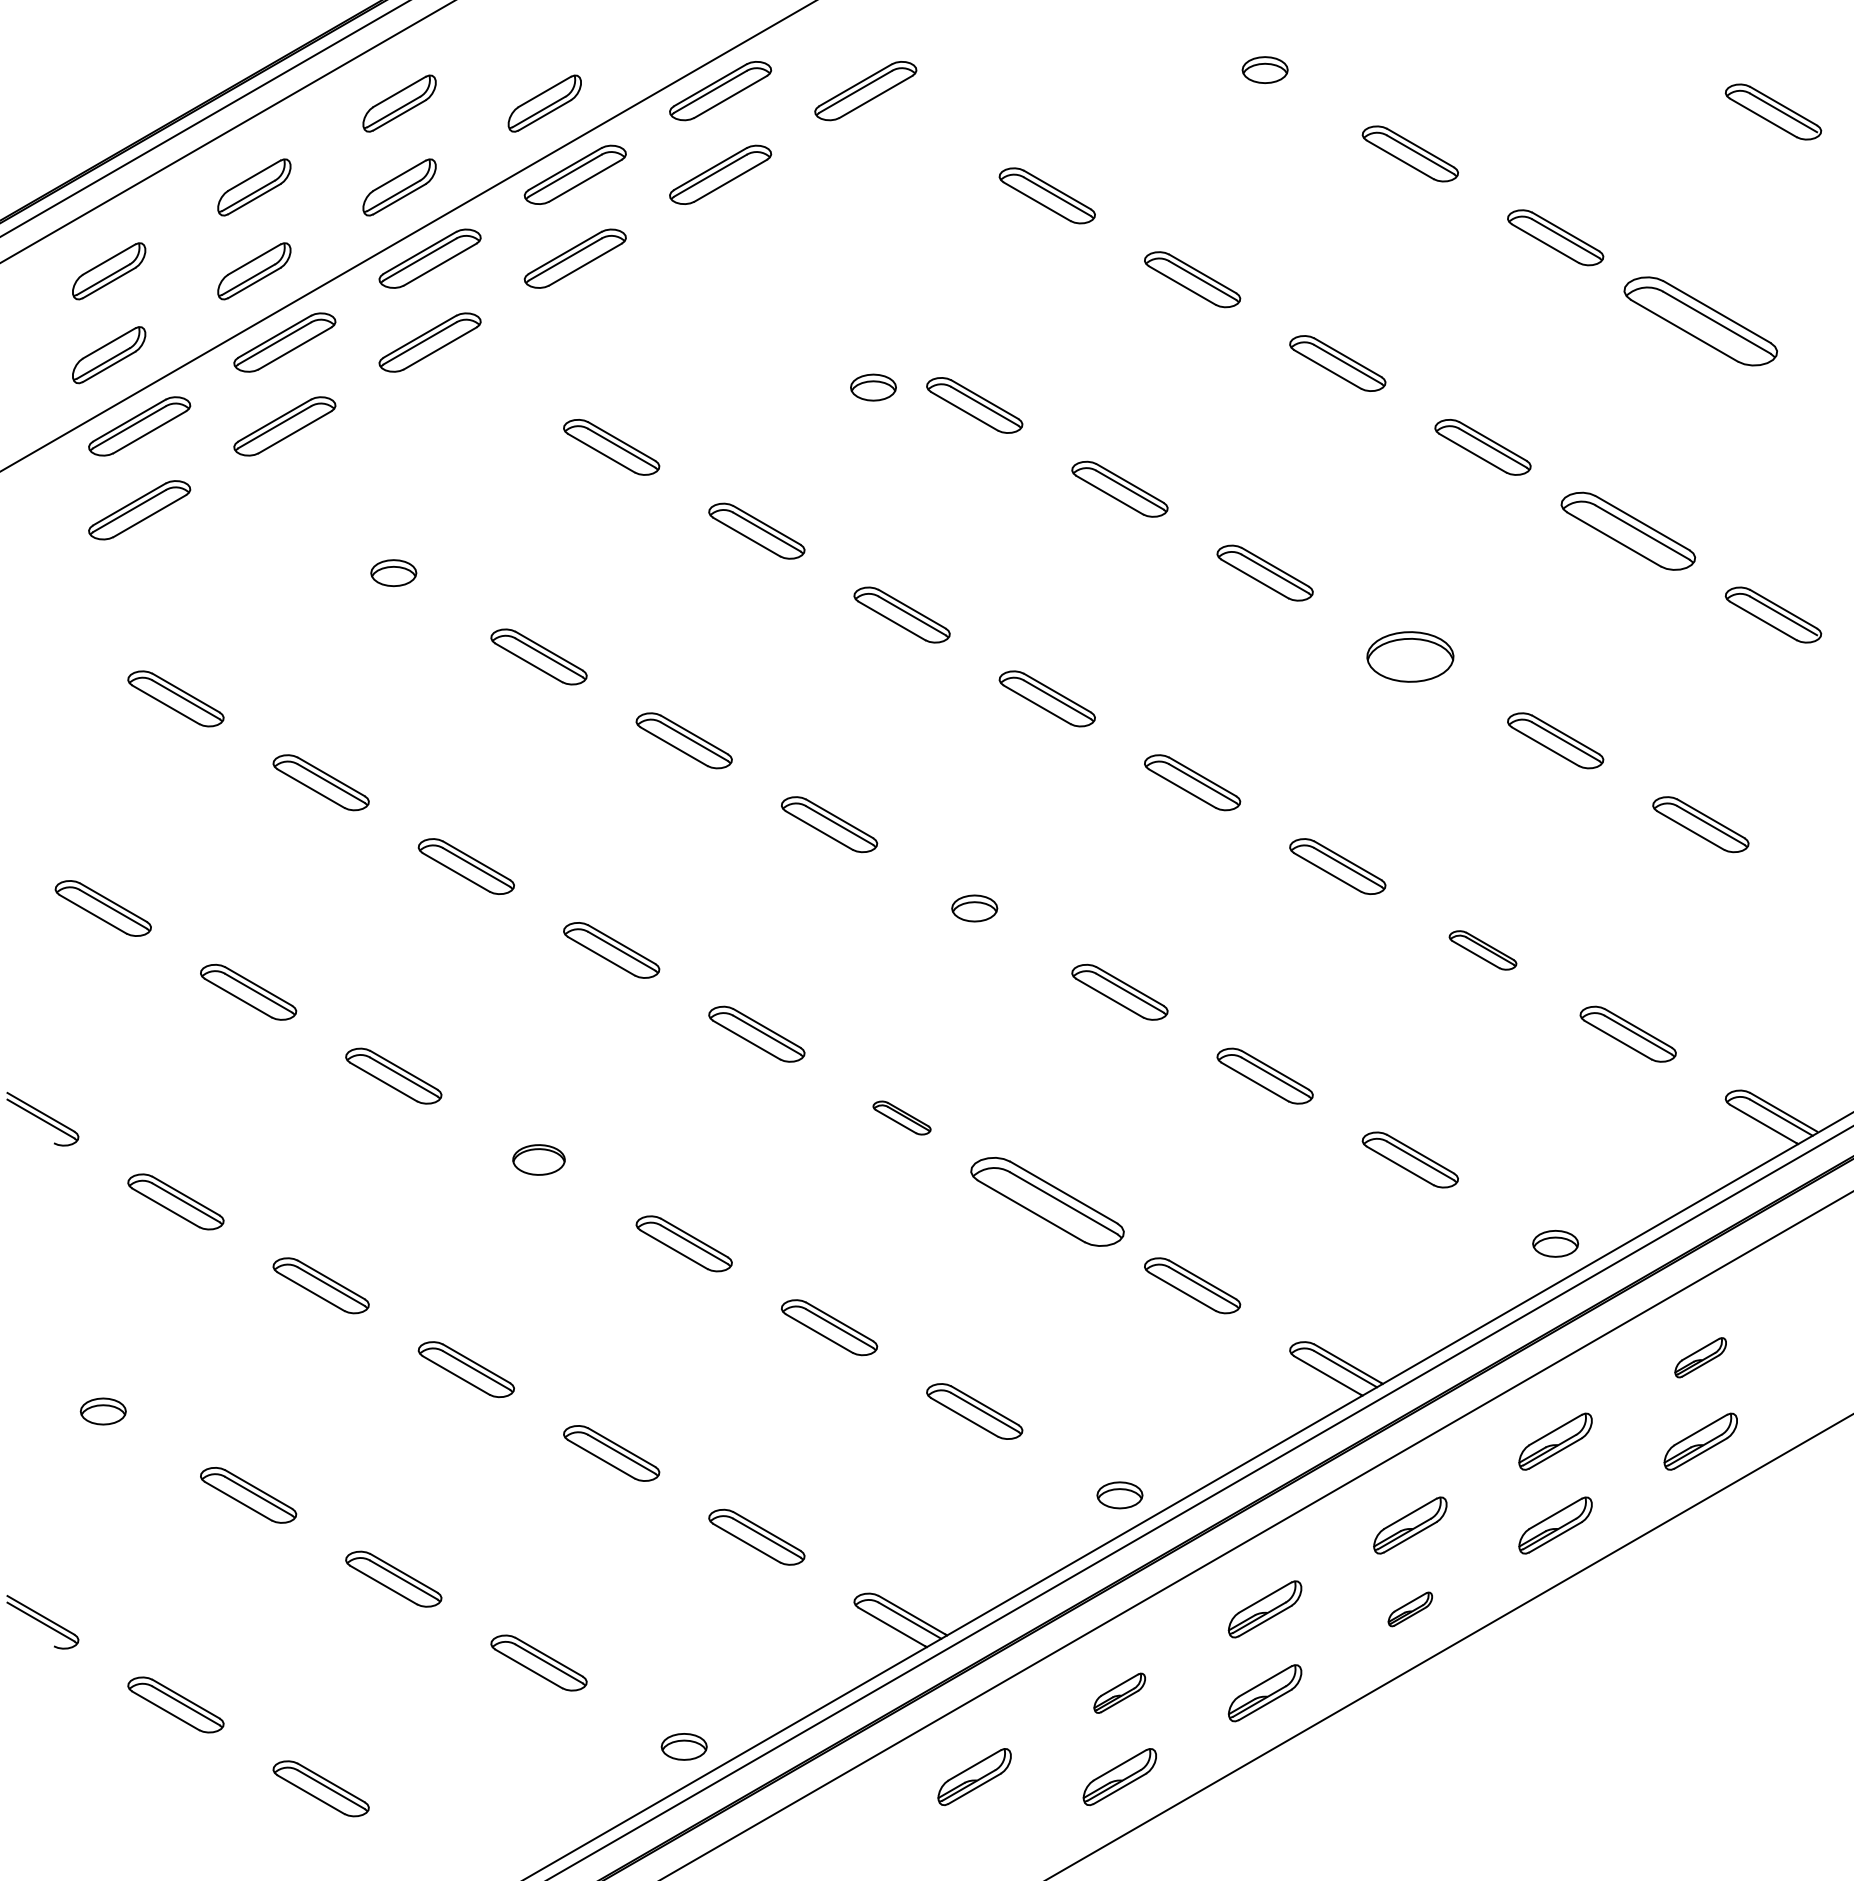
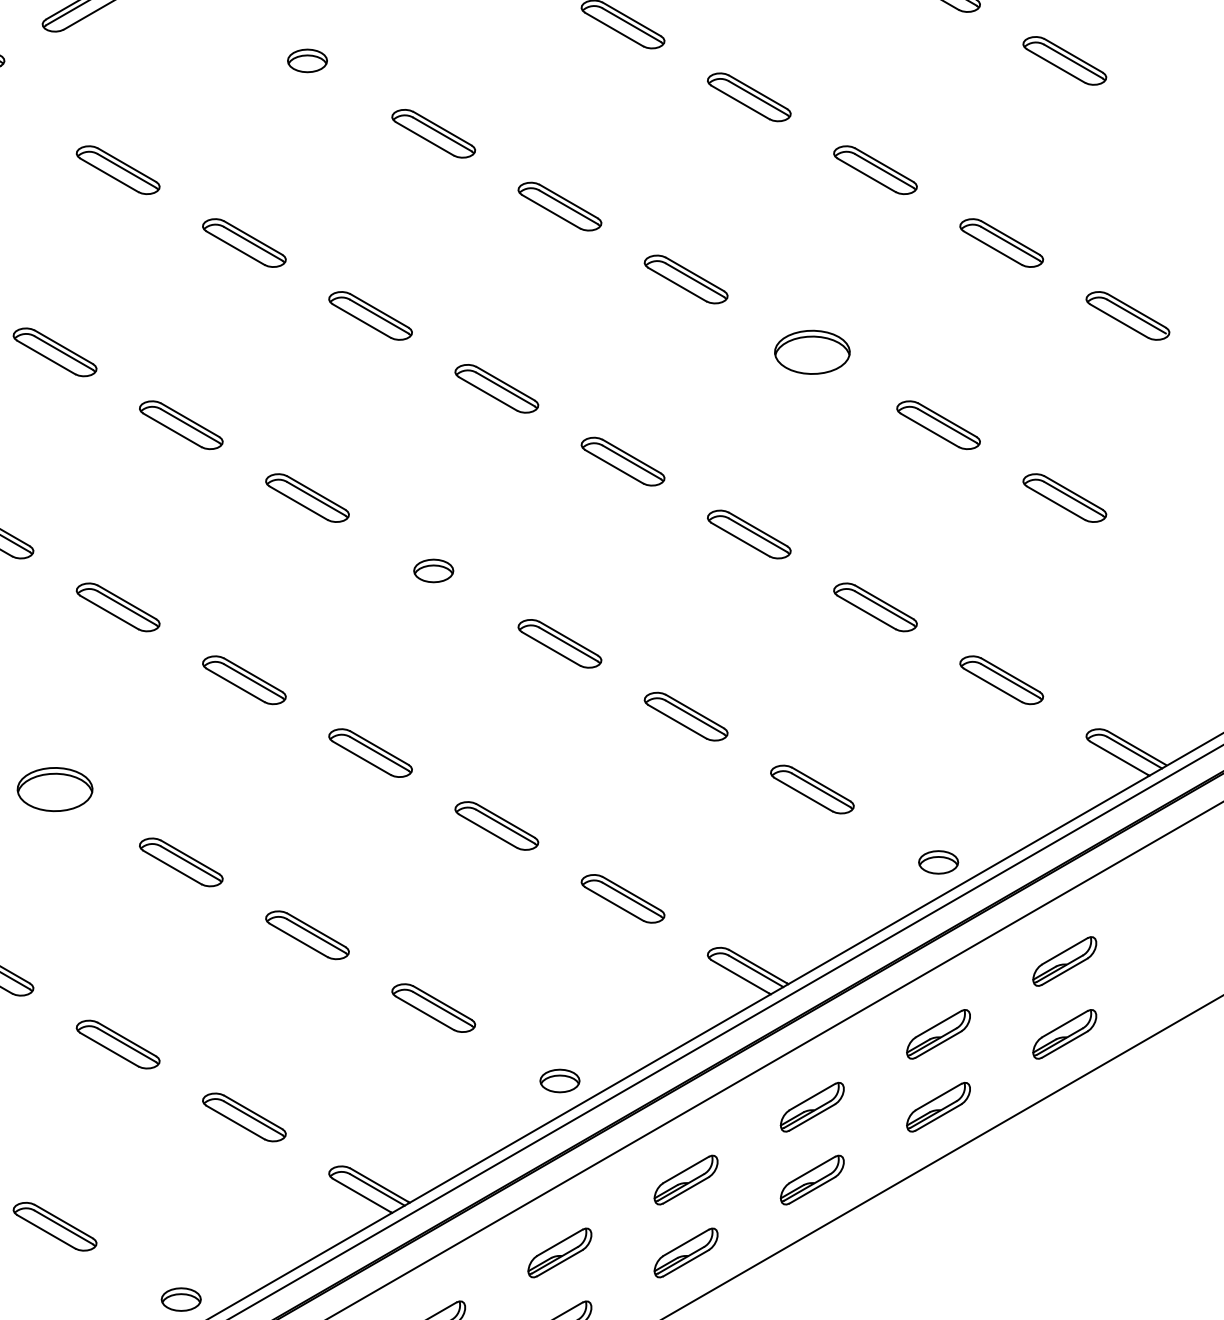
part: (1700, 321) -> (1064, 60), size x0.62
part: (873, 387) -> (307, 60), moved
part: (1627, 530) -> (1001, 242), size x0.71
part: (1482, 950) -> (875, 607), size x1.43
part: (901, 1117) -> (370, 752), size x1.67
part: (538, 1159) -> (54, 789), size x1.67
part: (1046, 1201) -> (496, 825), size x0.62
part: (1700, 1357) -> (1064, 961), size x1.43
part: (1410, 1609) -> (812, 1180), size x1.67
part: (1119, 1693) -> (559, 1253), size x1.43

